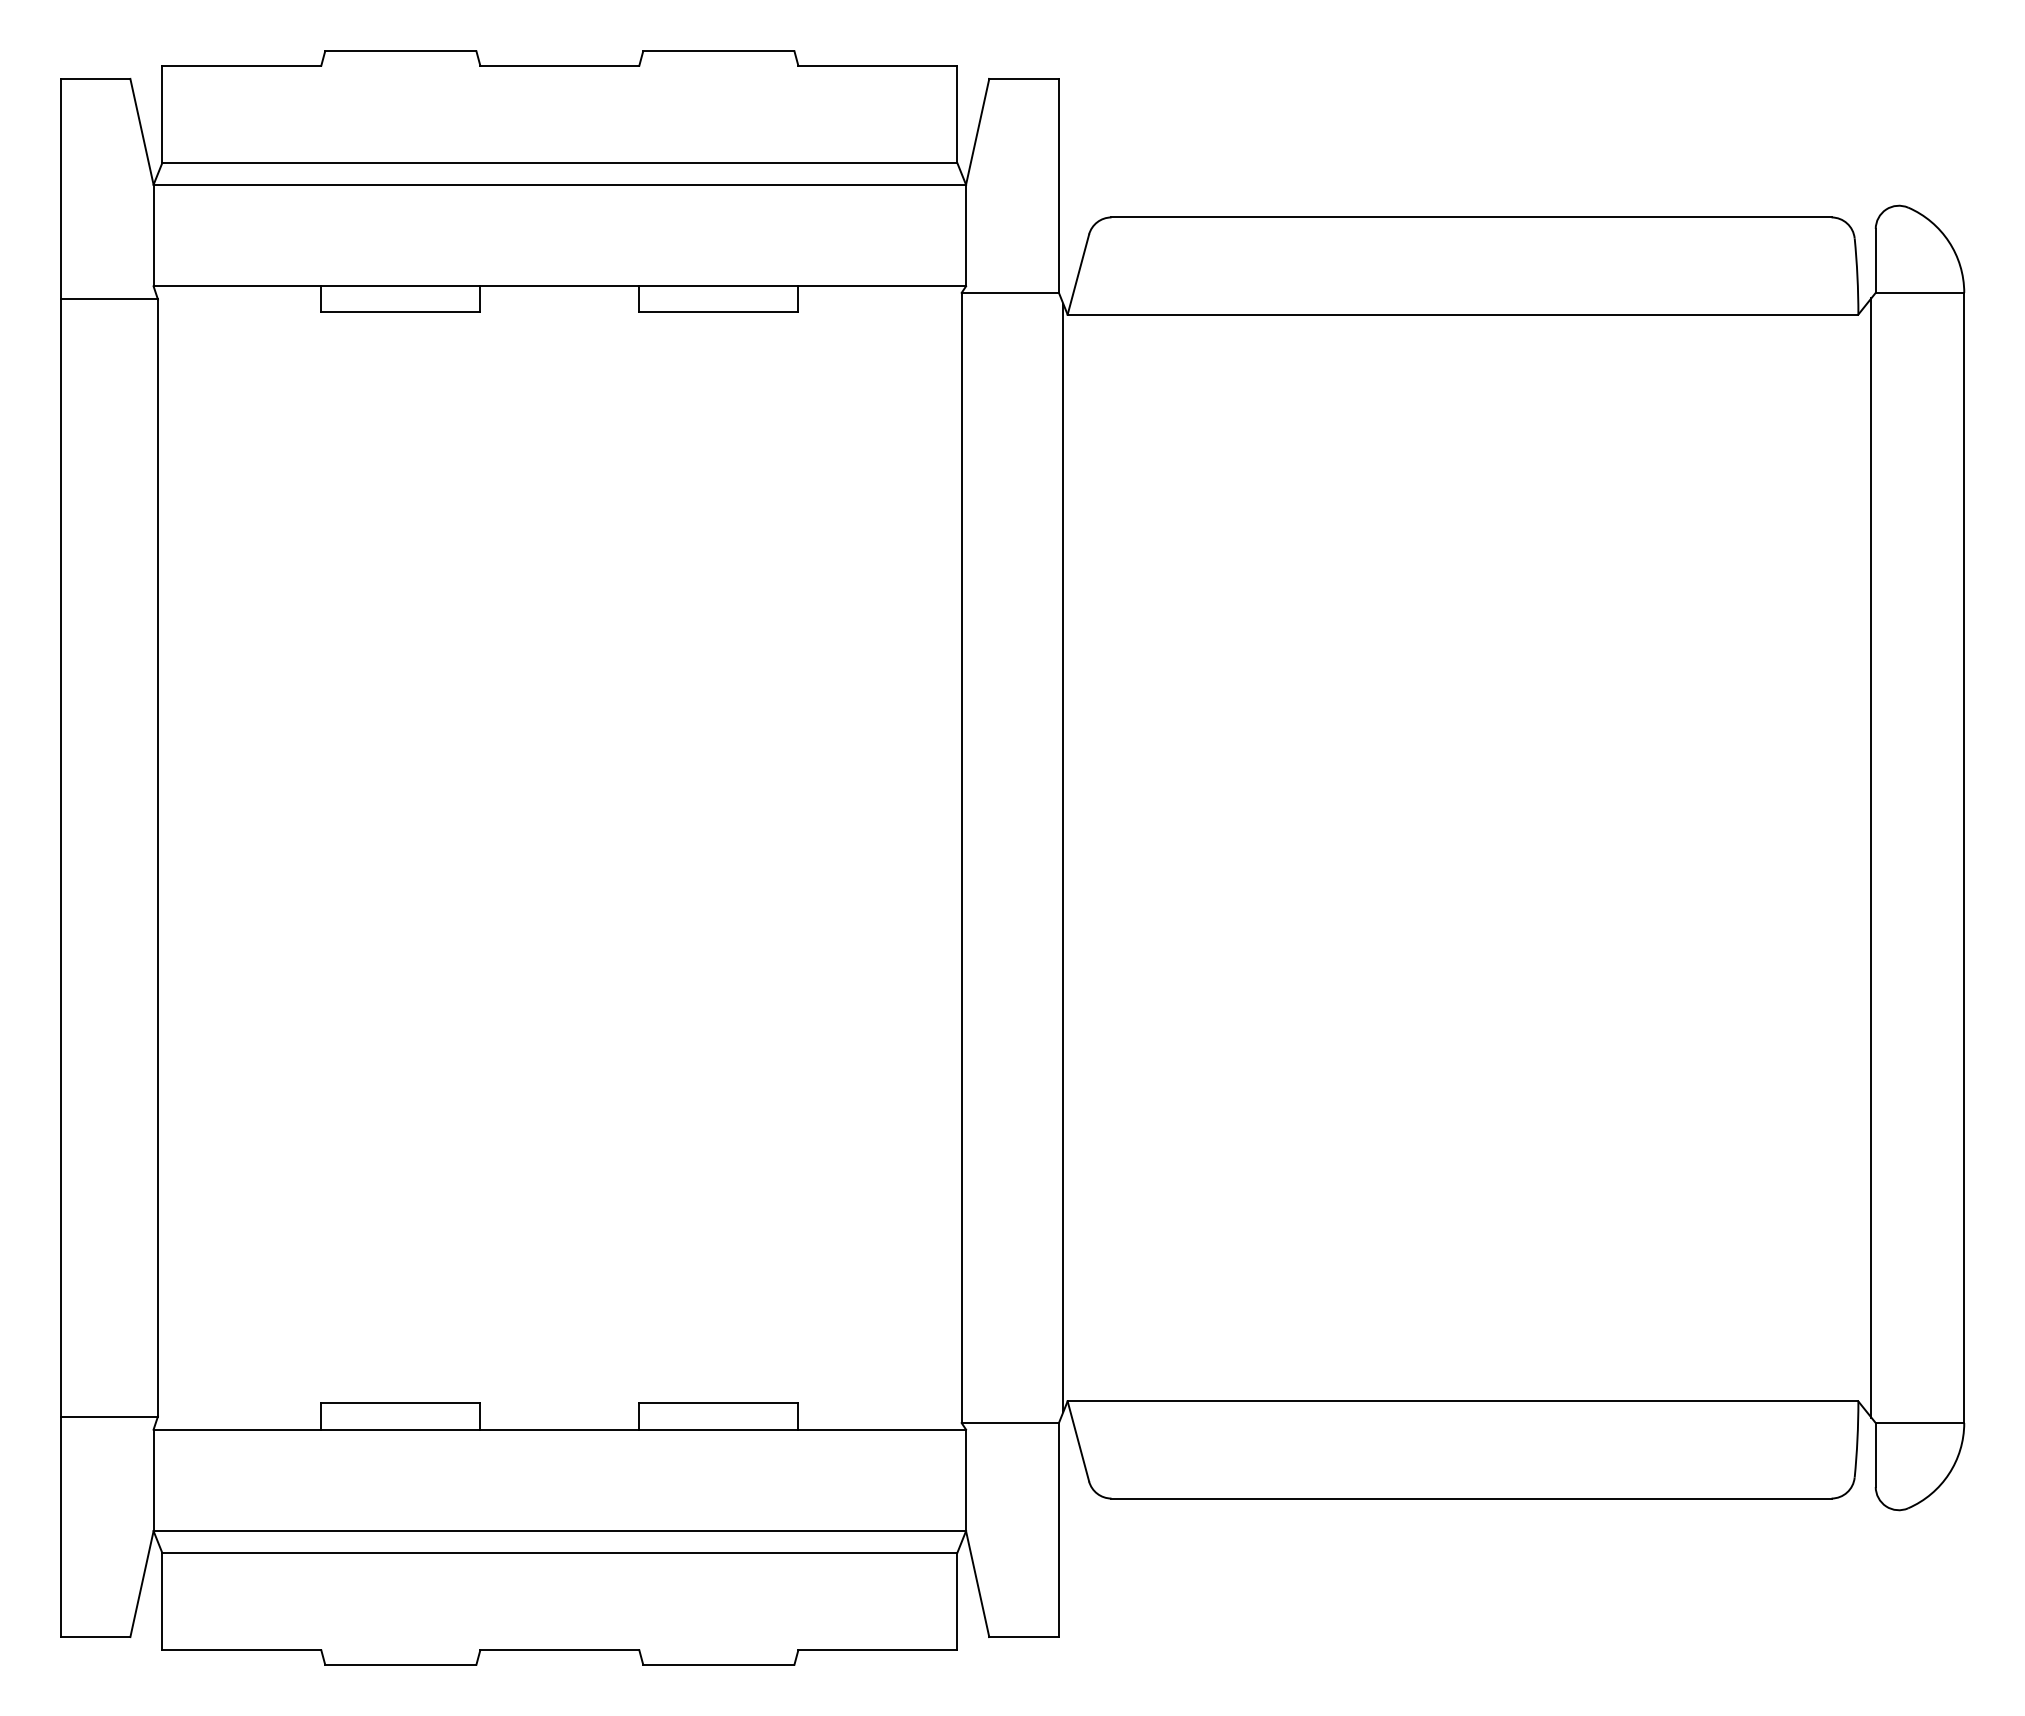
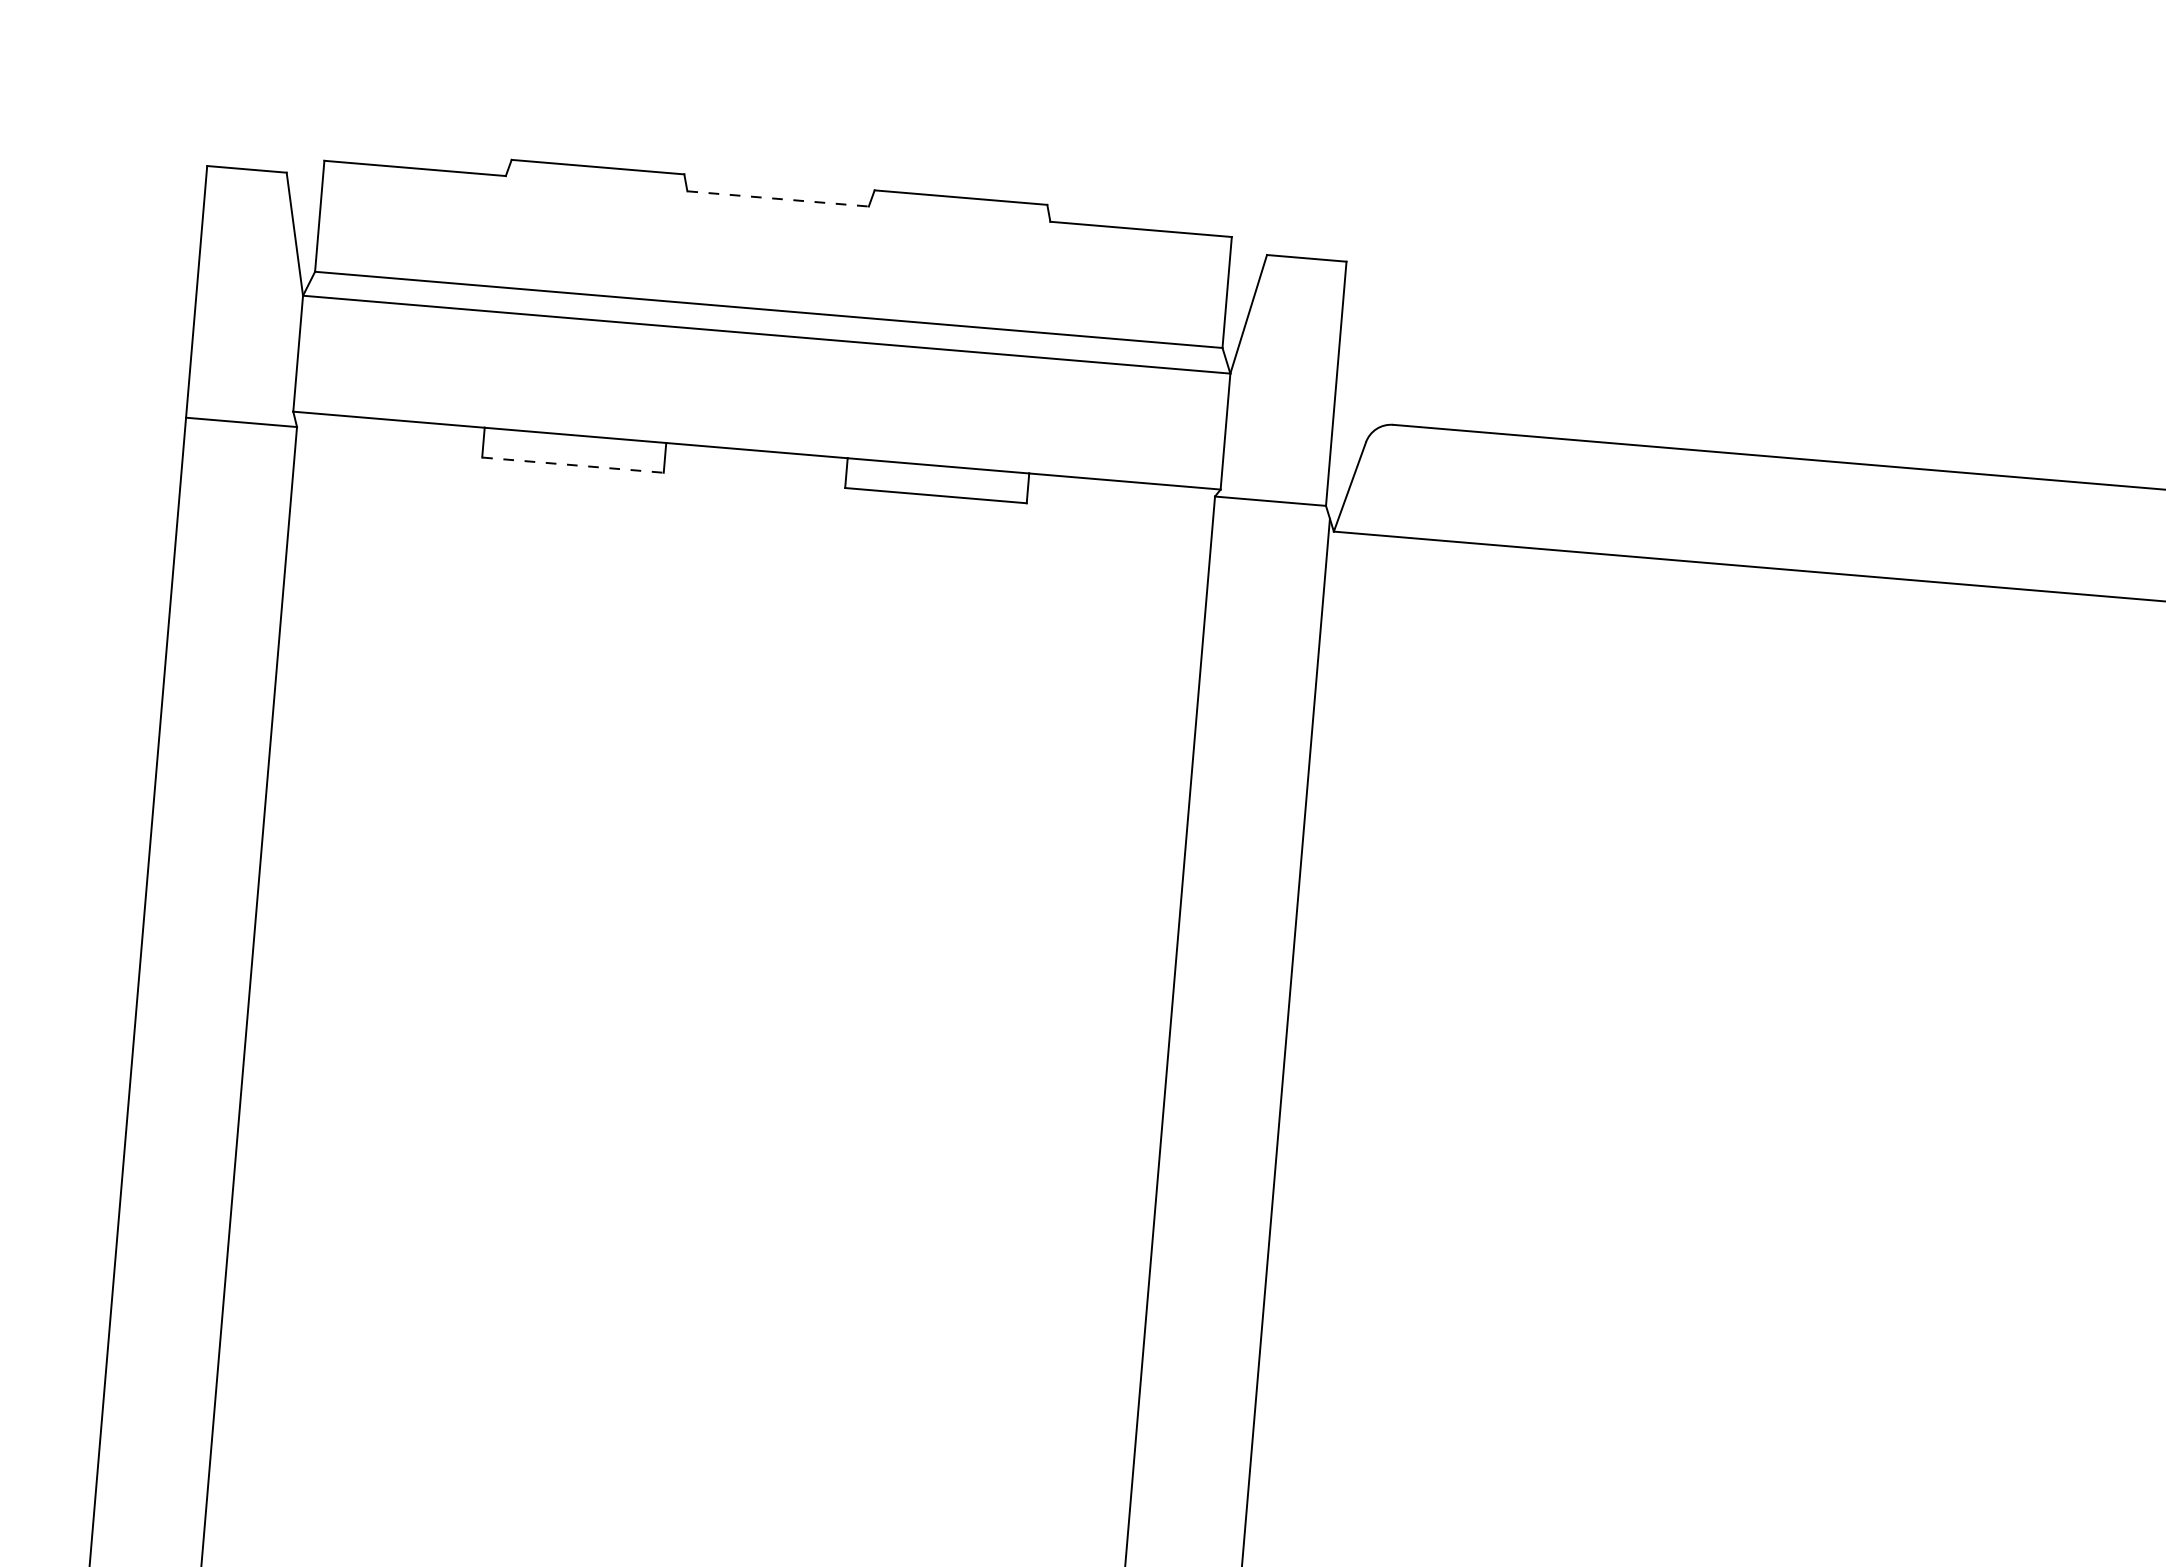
line: (560, 65) -> (778, 198), solid -> dashed
line: (400, 312) -> (572, 465), solid -> dashed

